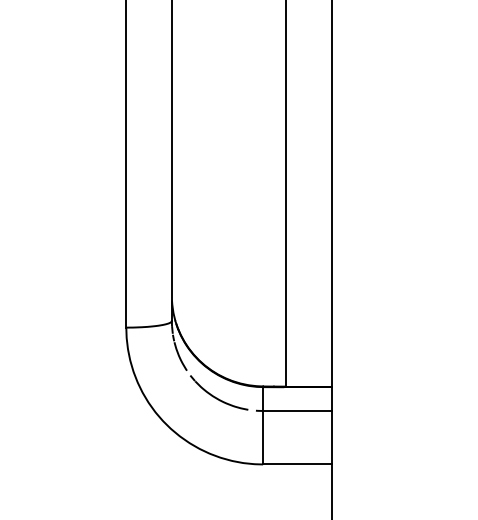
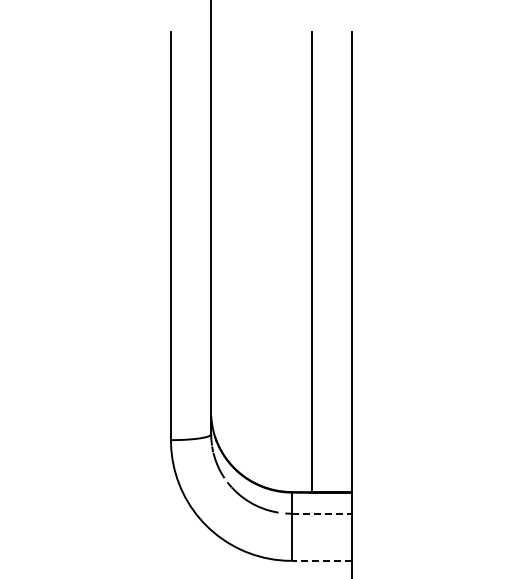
line: (298, 410) -> (322, 513), solid -> dashed
line: (296, 464) -> (321, 560), solid -> dashed

